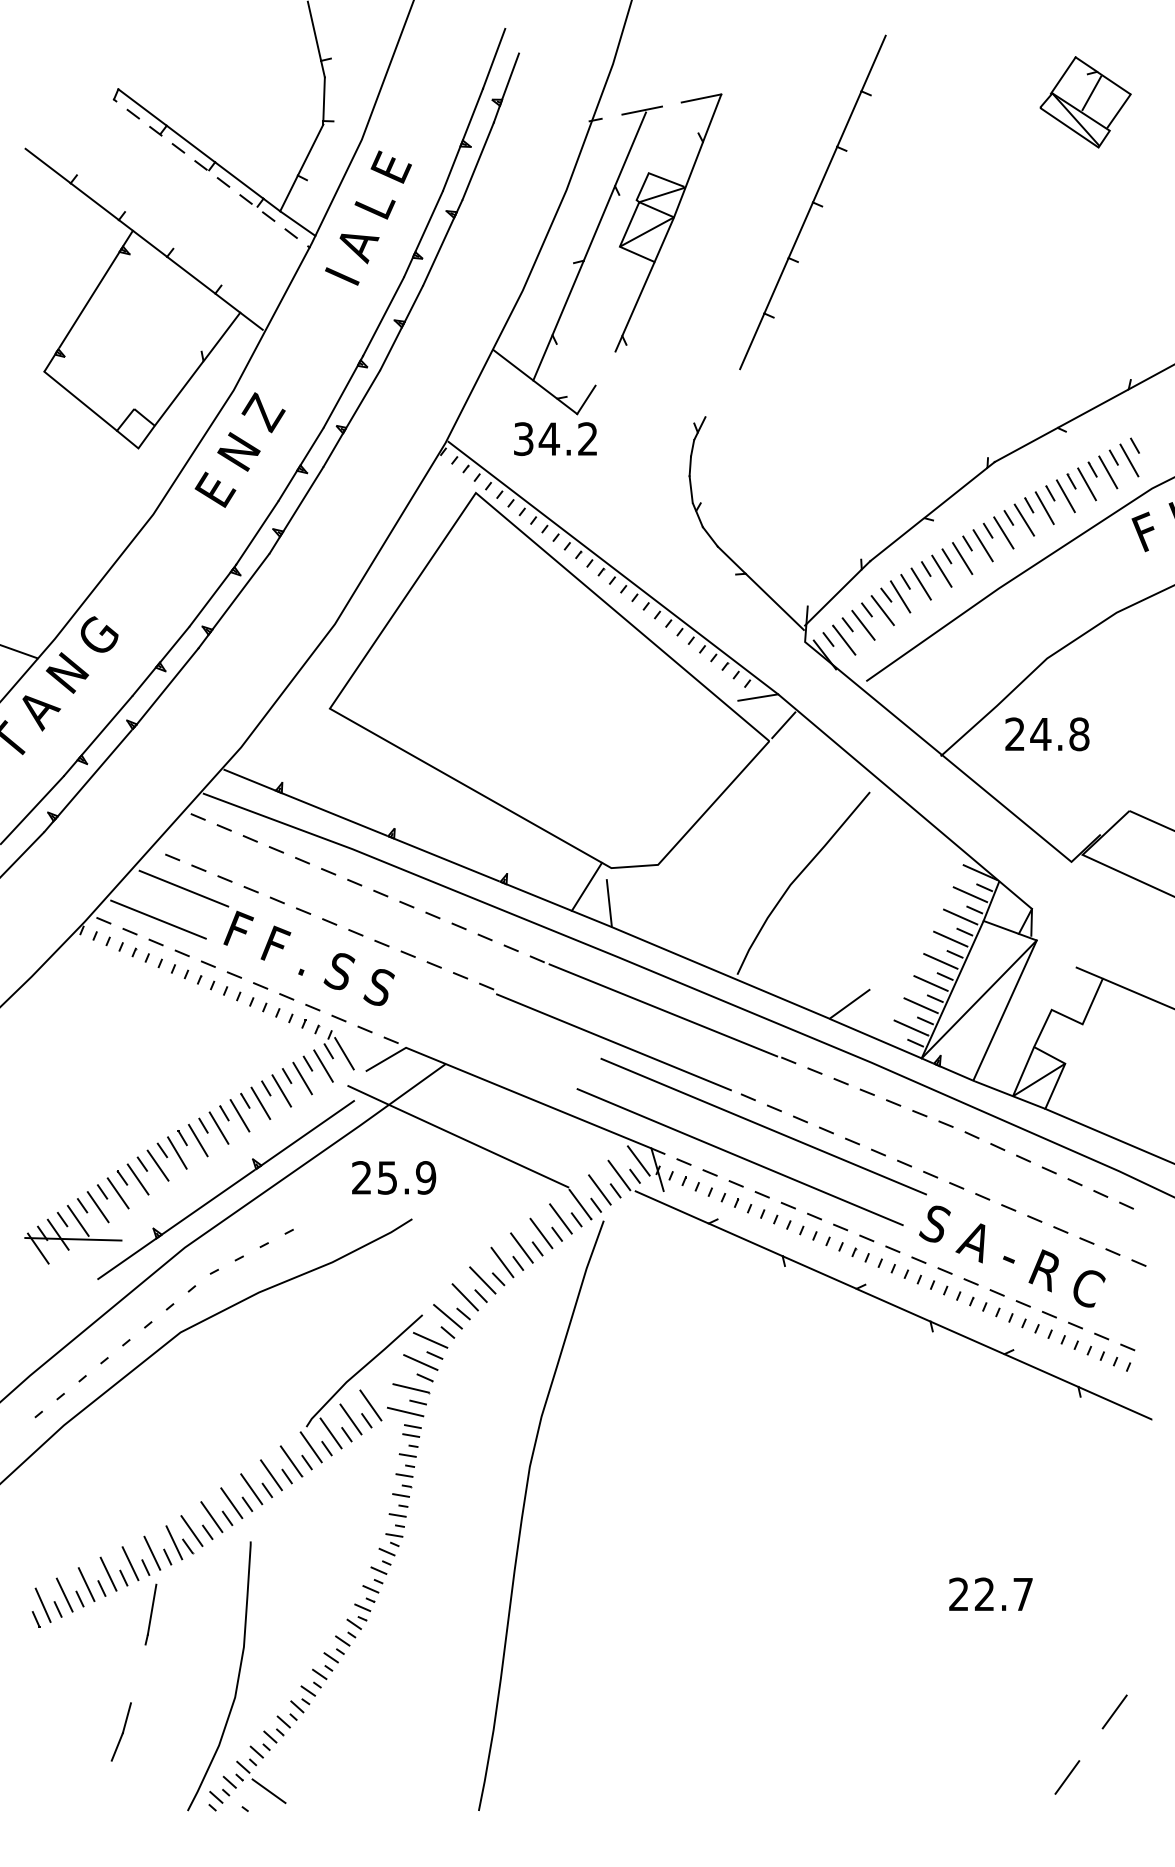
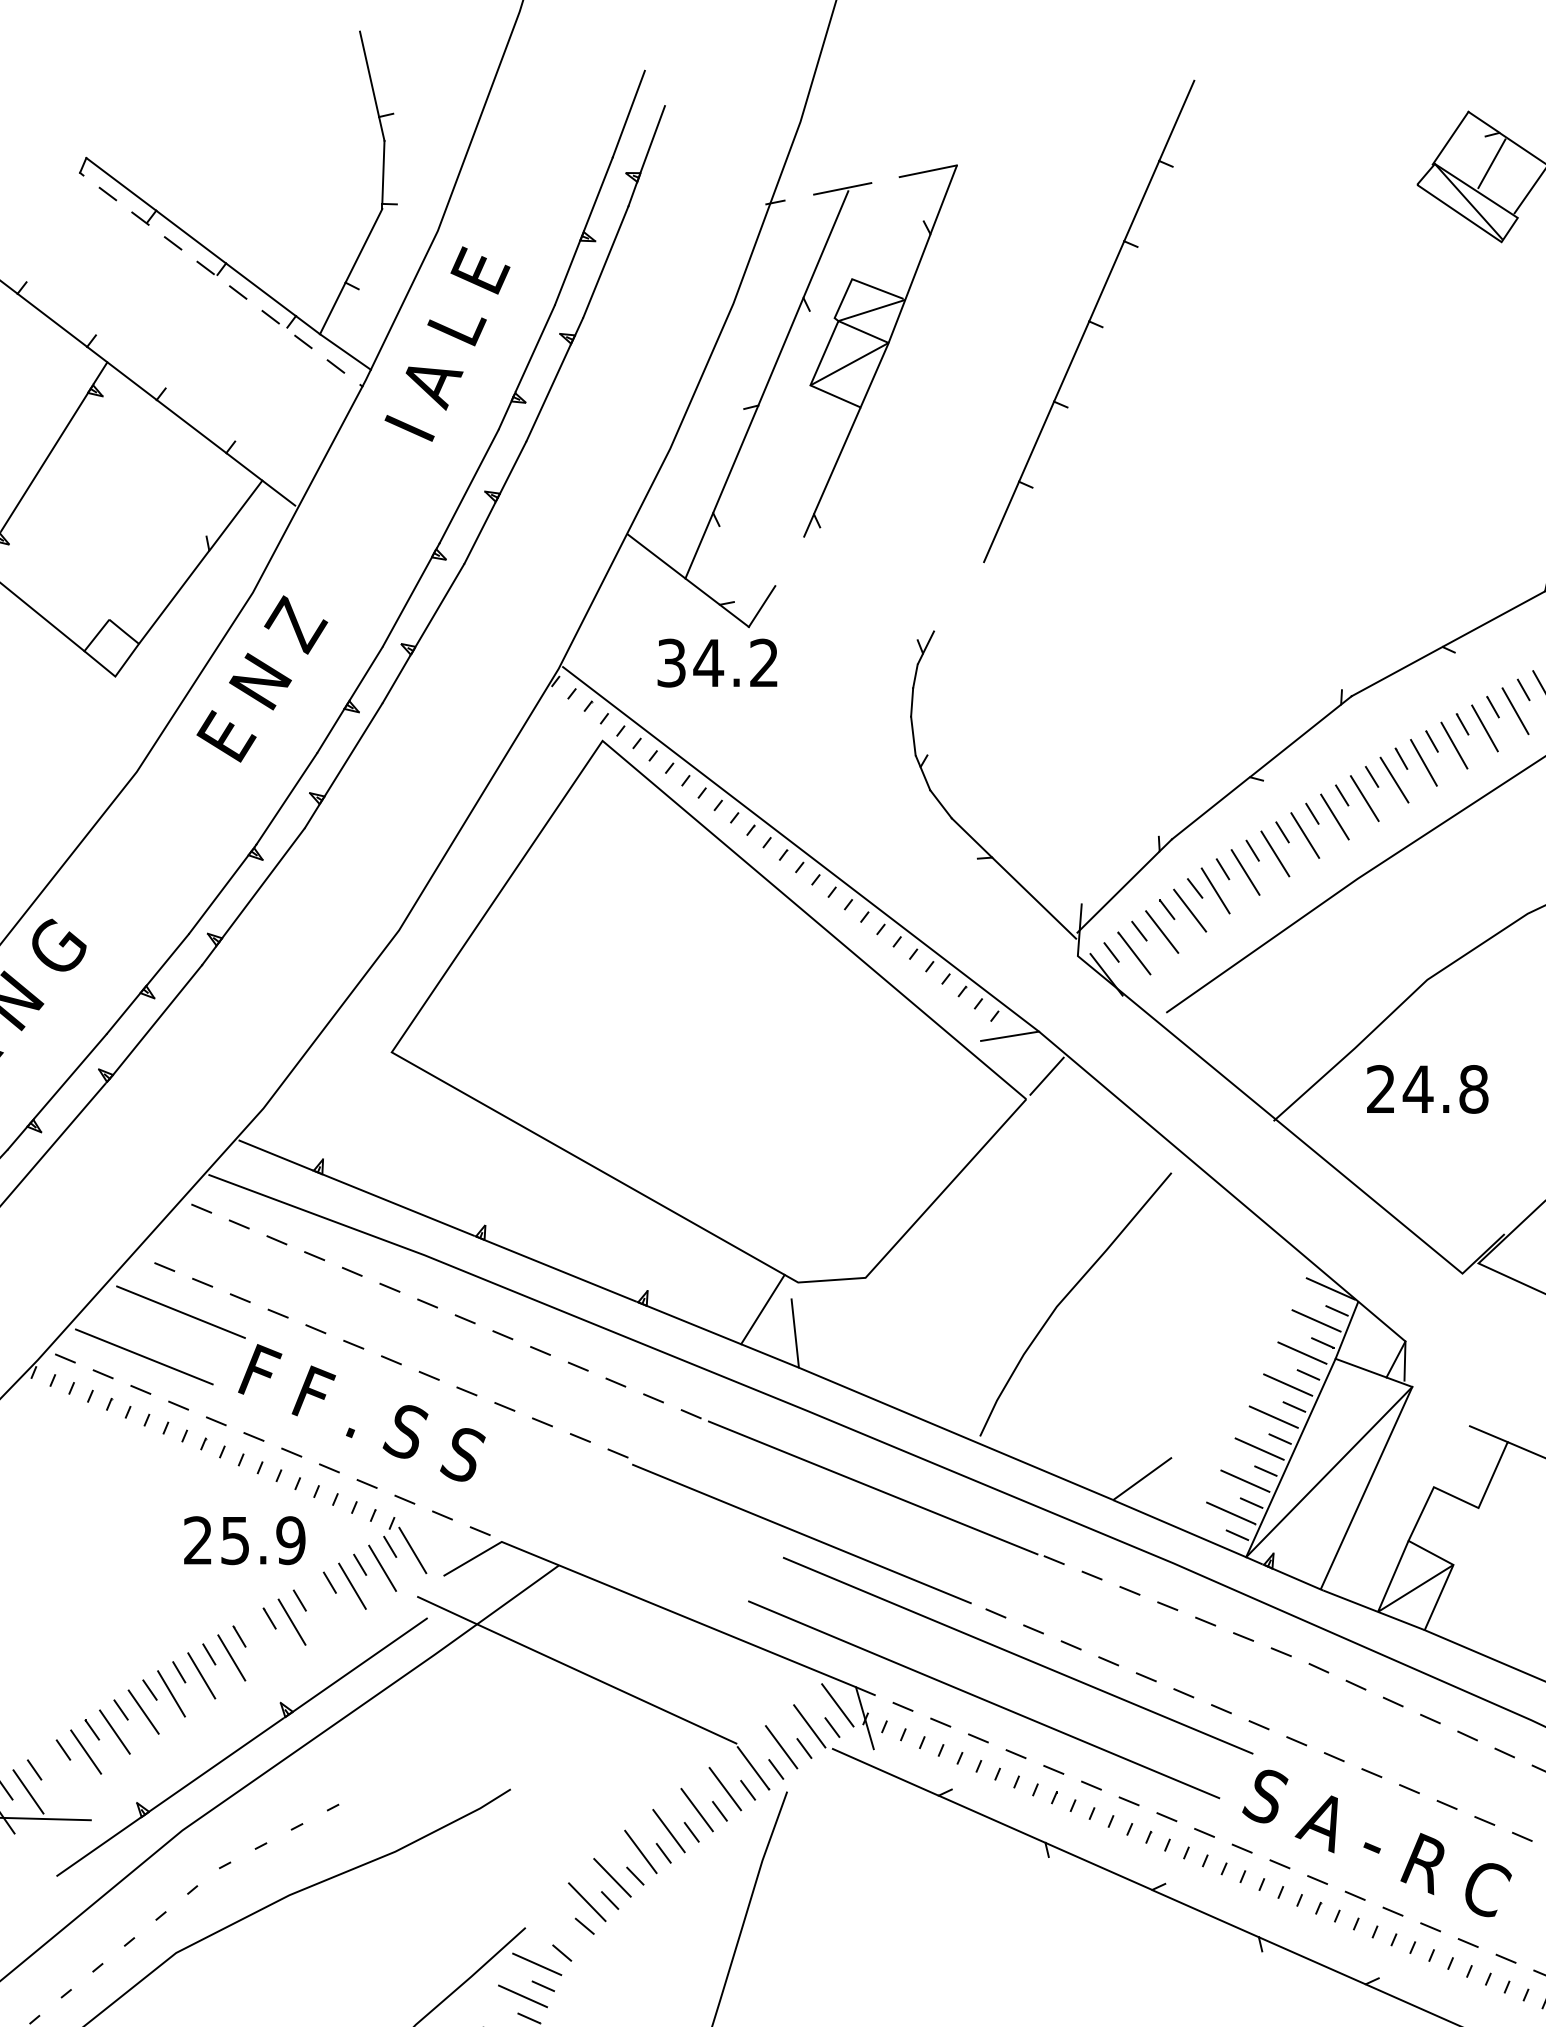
line: (281, 1090) -> (321, 1603), removed
line: (239, 1115) -> (261, 1639), removed
text: (394, 1177) -> (245, 1540), moved
line: (97, 1207) -> (56, 1772), removed
line: (447, 1316) -> (561, 1929), removed

